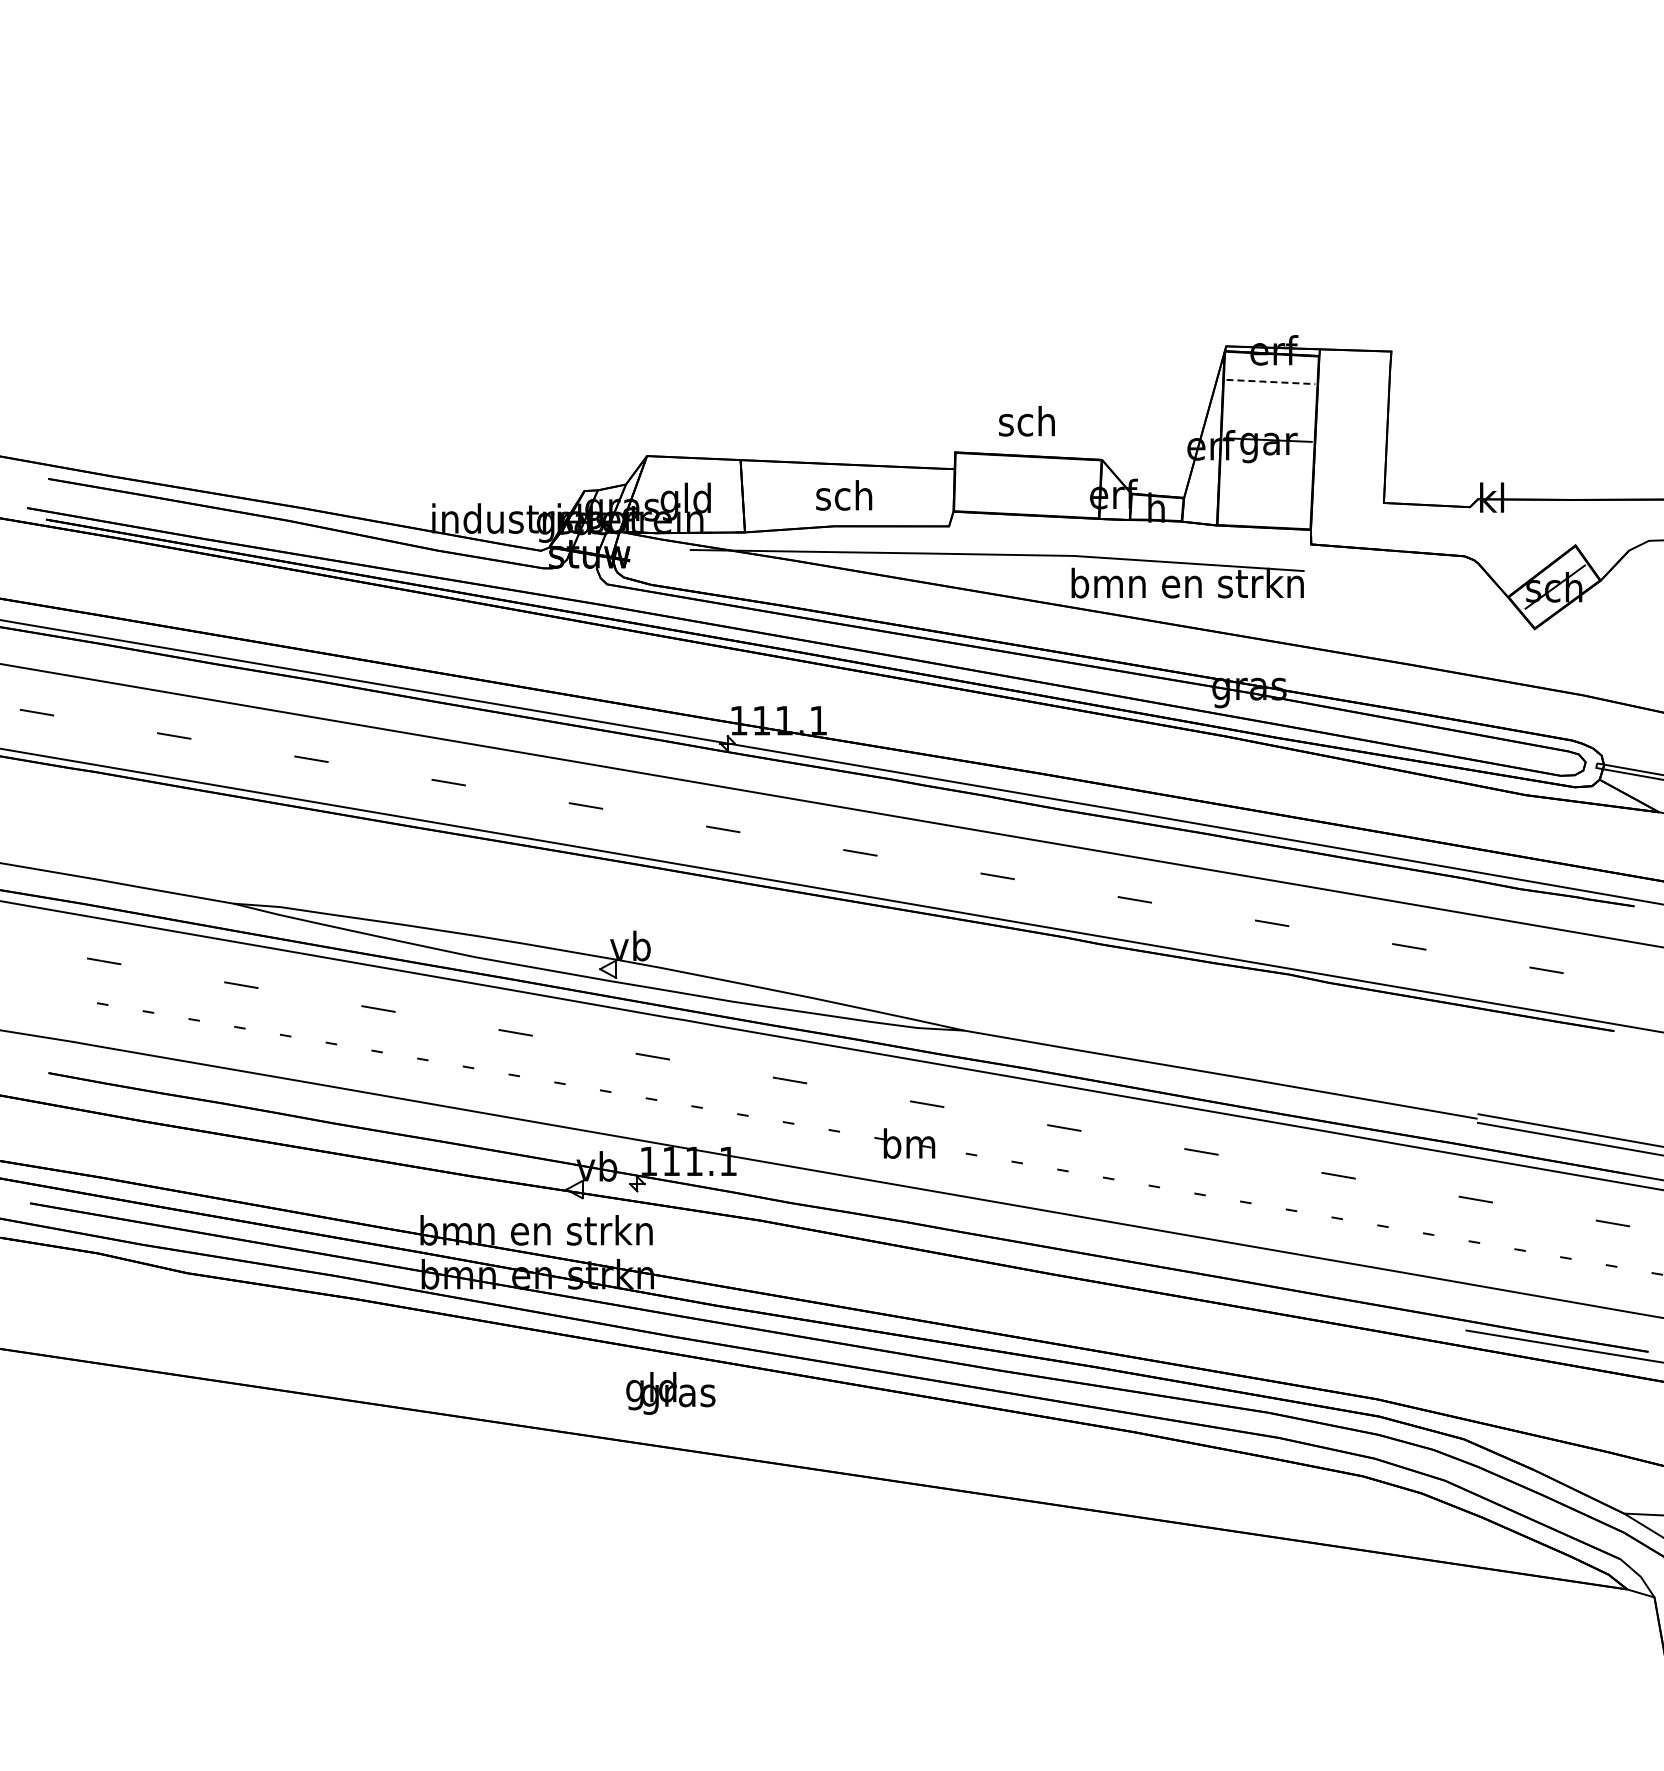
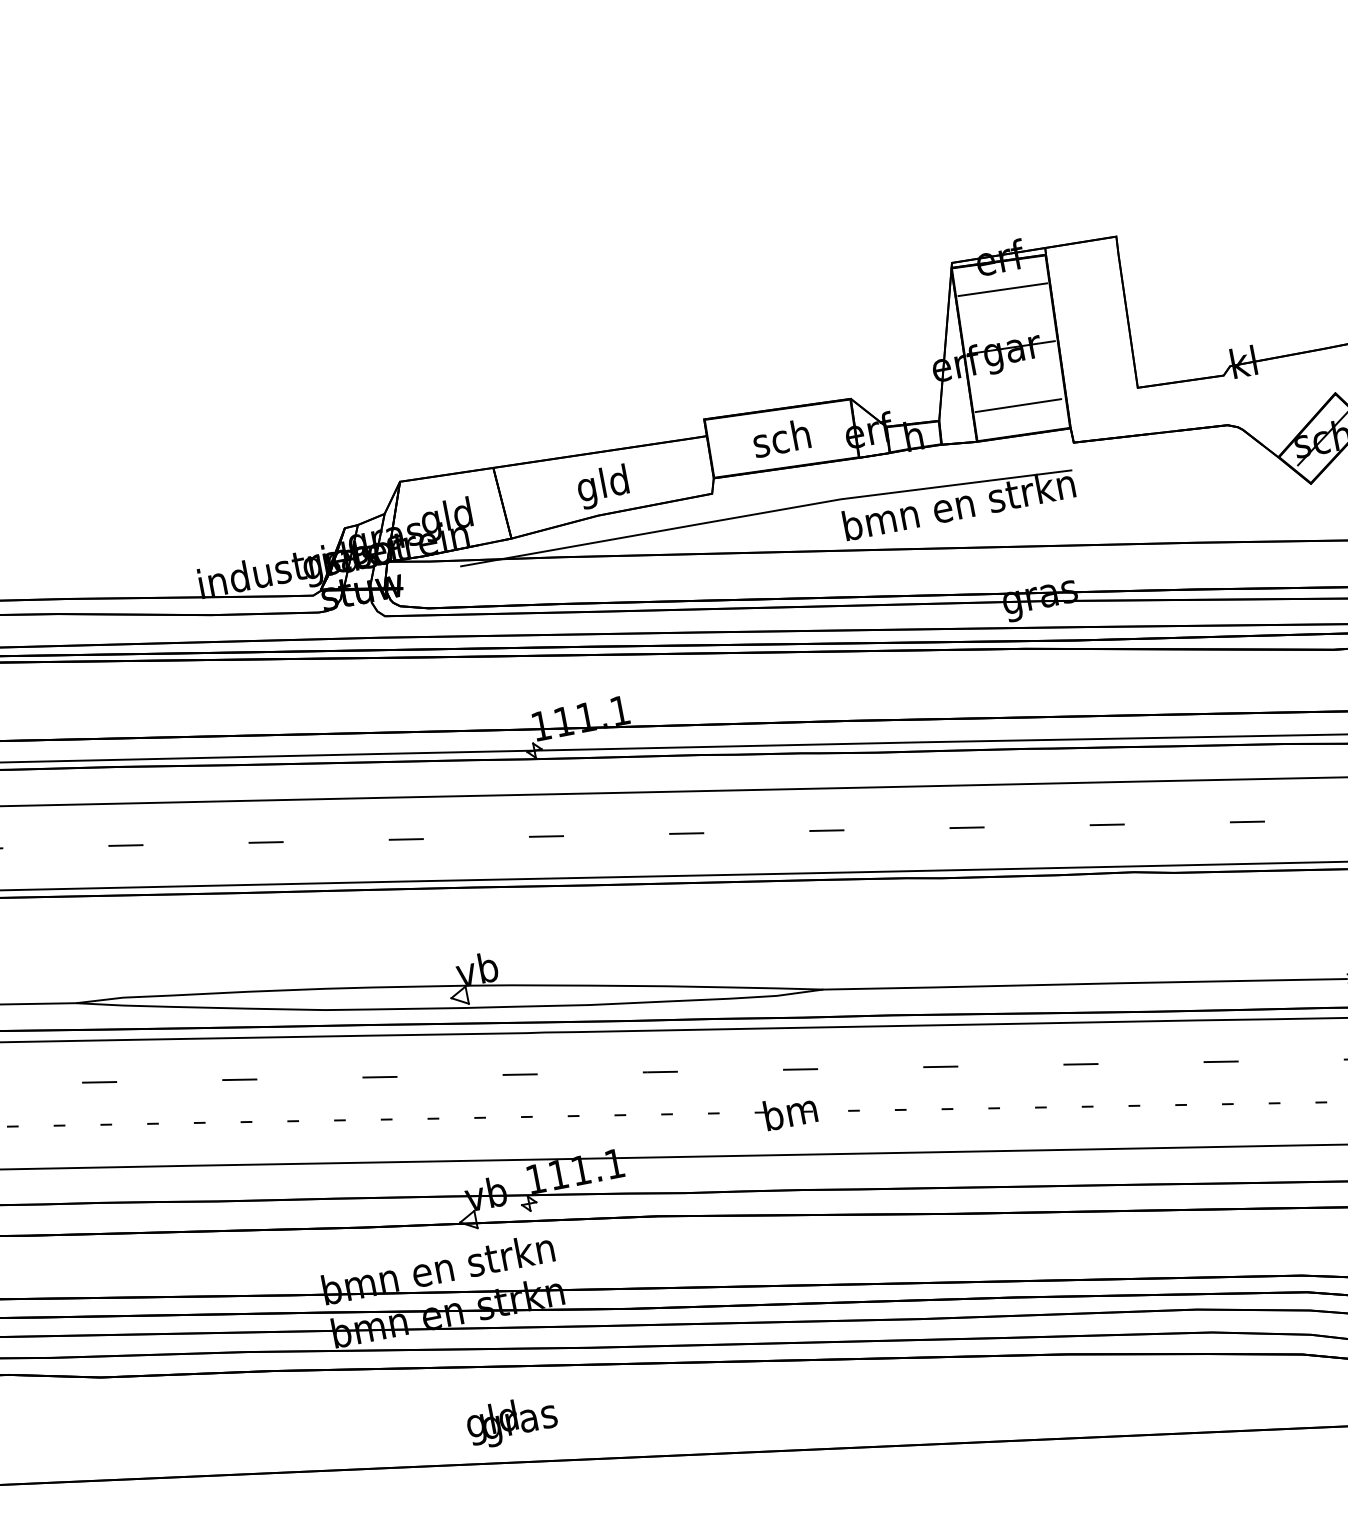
line: (1271, 382) -> (1003, 290), dashed -> solid
text: (1026, 421) -> (780, 438), moved
line: (1264, 497) -> (1018, 405), added
text: (844, 499) -> (603, 487), sch -> gld
text: (670, 1393) -> (511, 1421), moved

